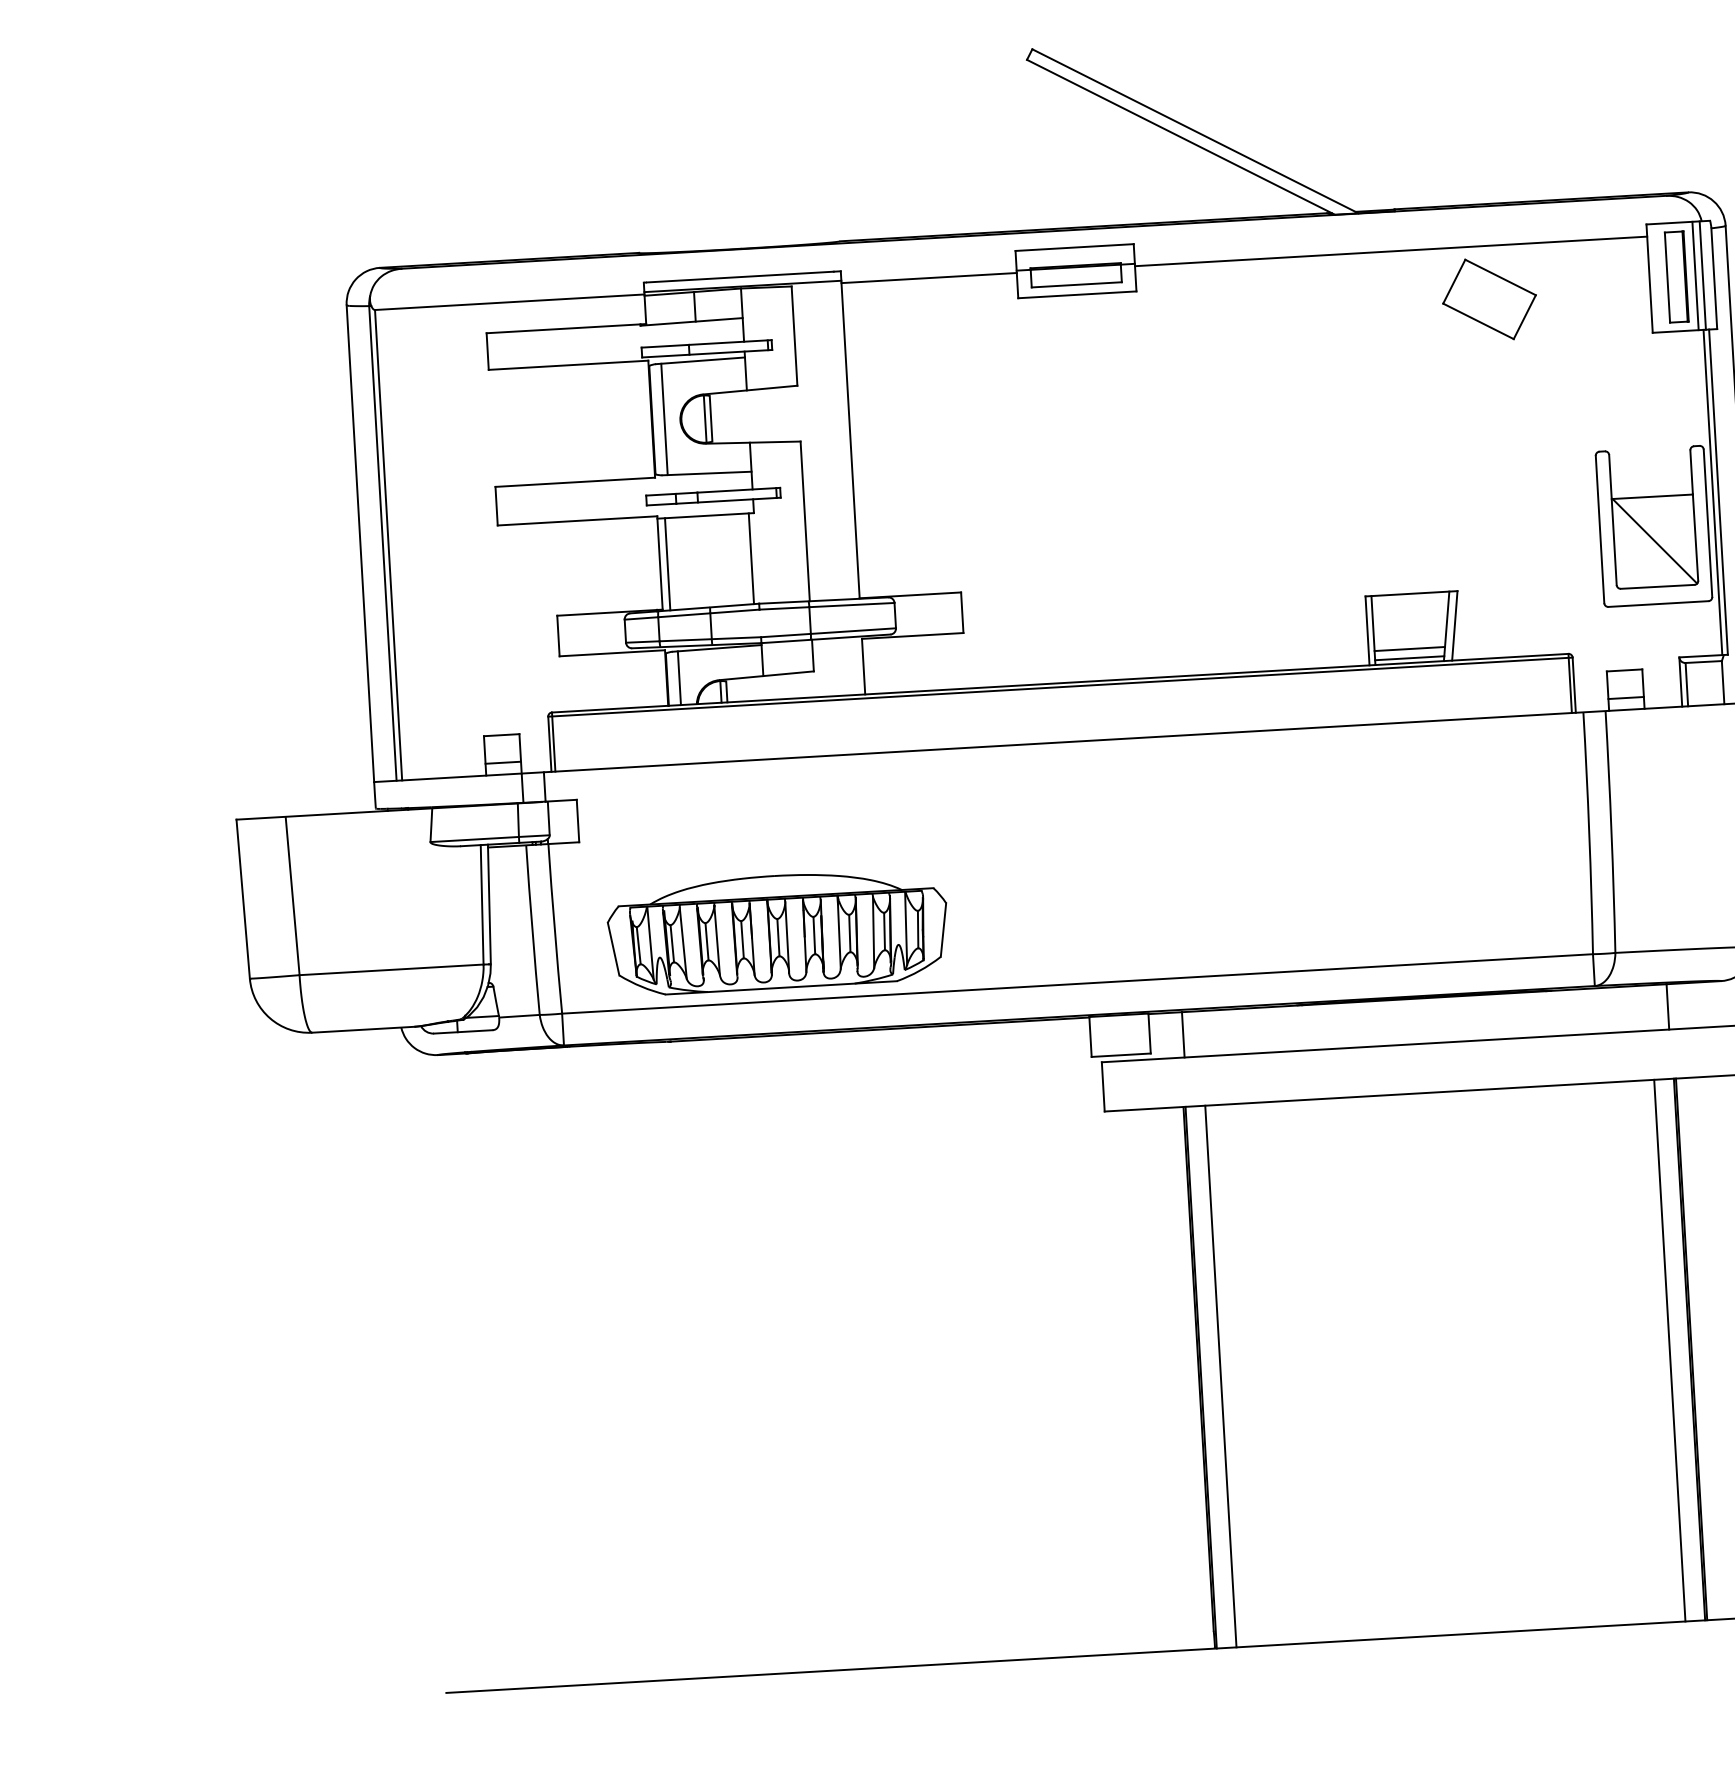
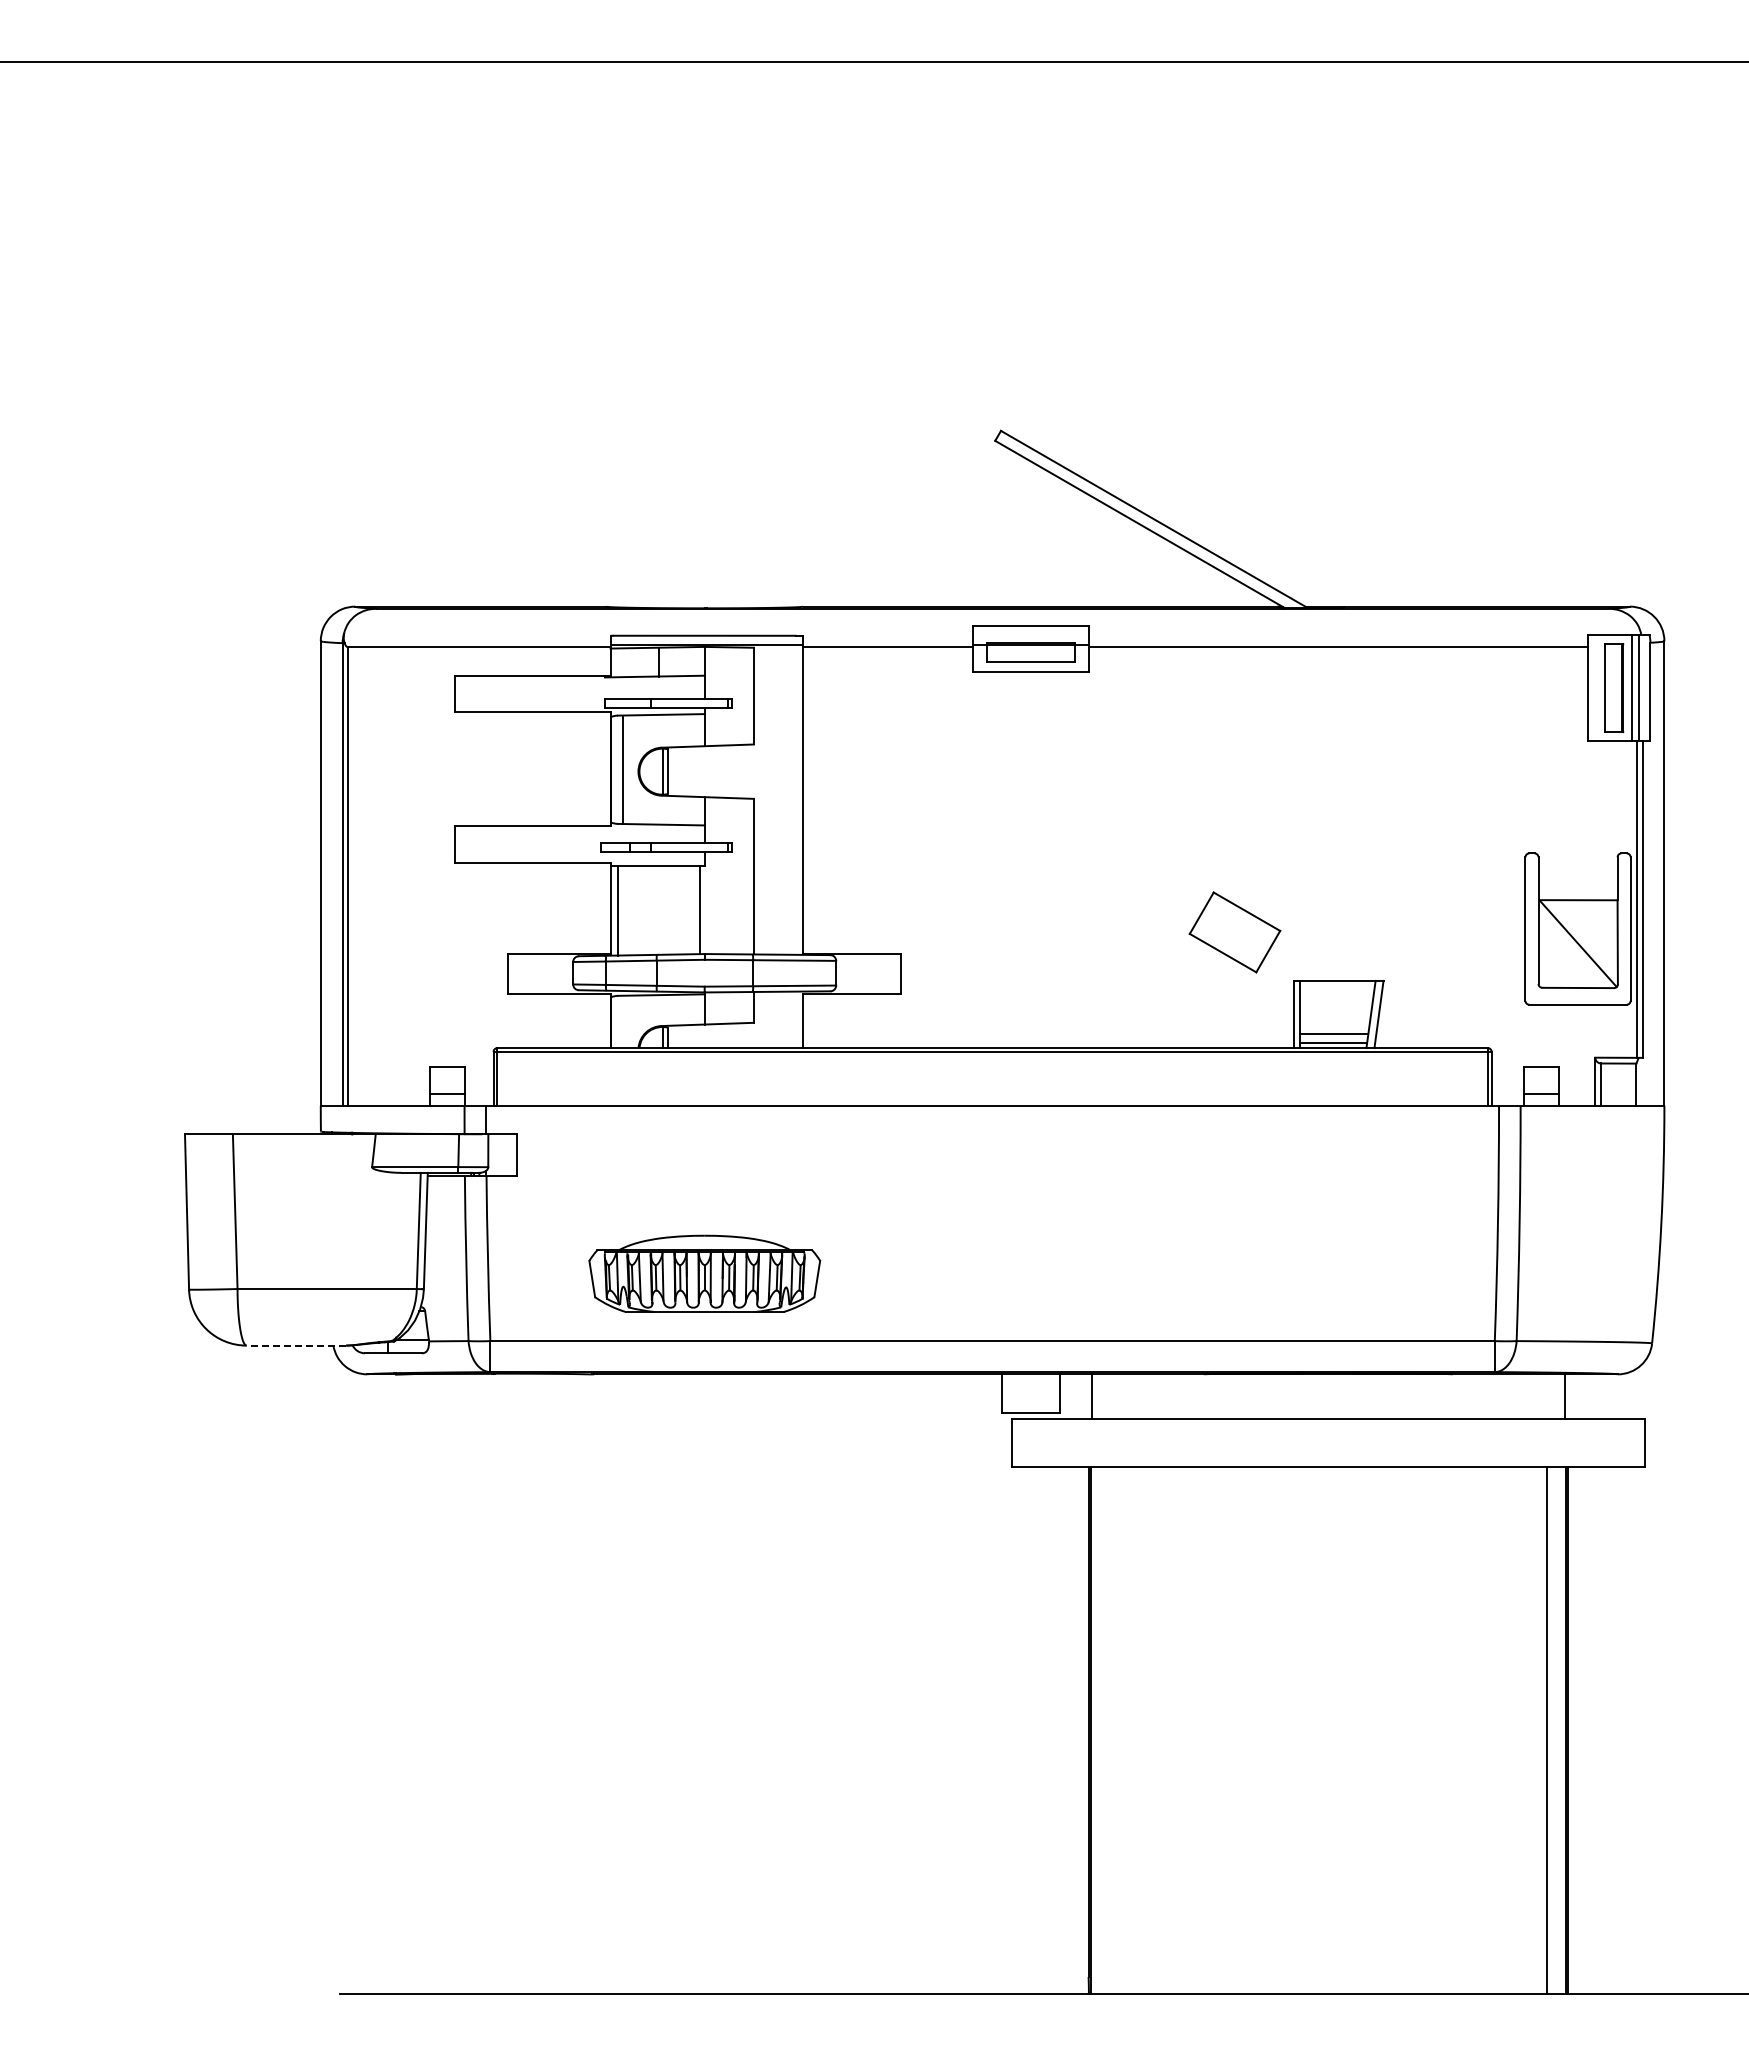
part: (1489, 299) -> (1234, 932), moved
line: (679, 677) -> (623, 1021), removed
part: (777, 931) -> (704, 1273), size x0.7
line: (363, 1029) -> (296, 1345), solid -> dashed
line: (1220, 1376) -> (1109, 1730), removed

